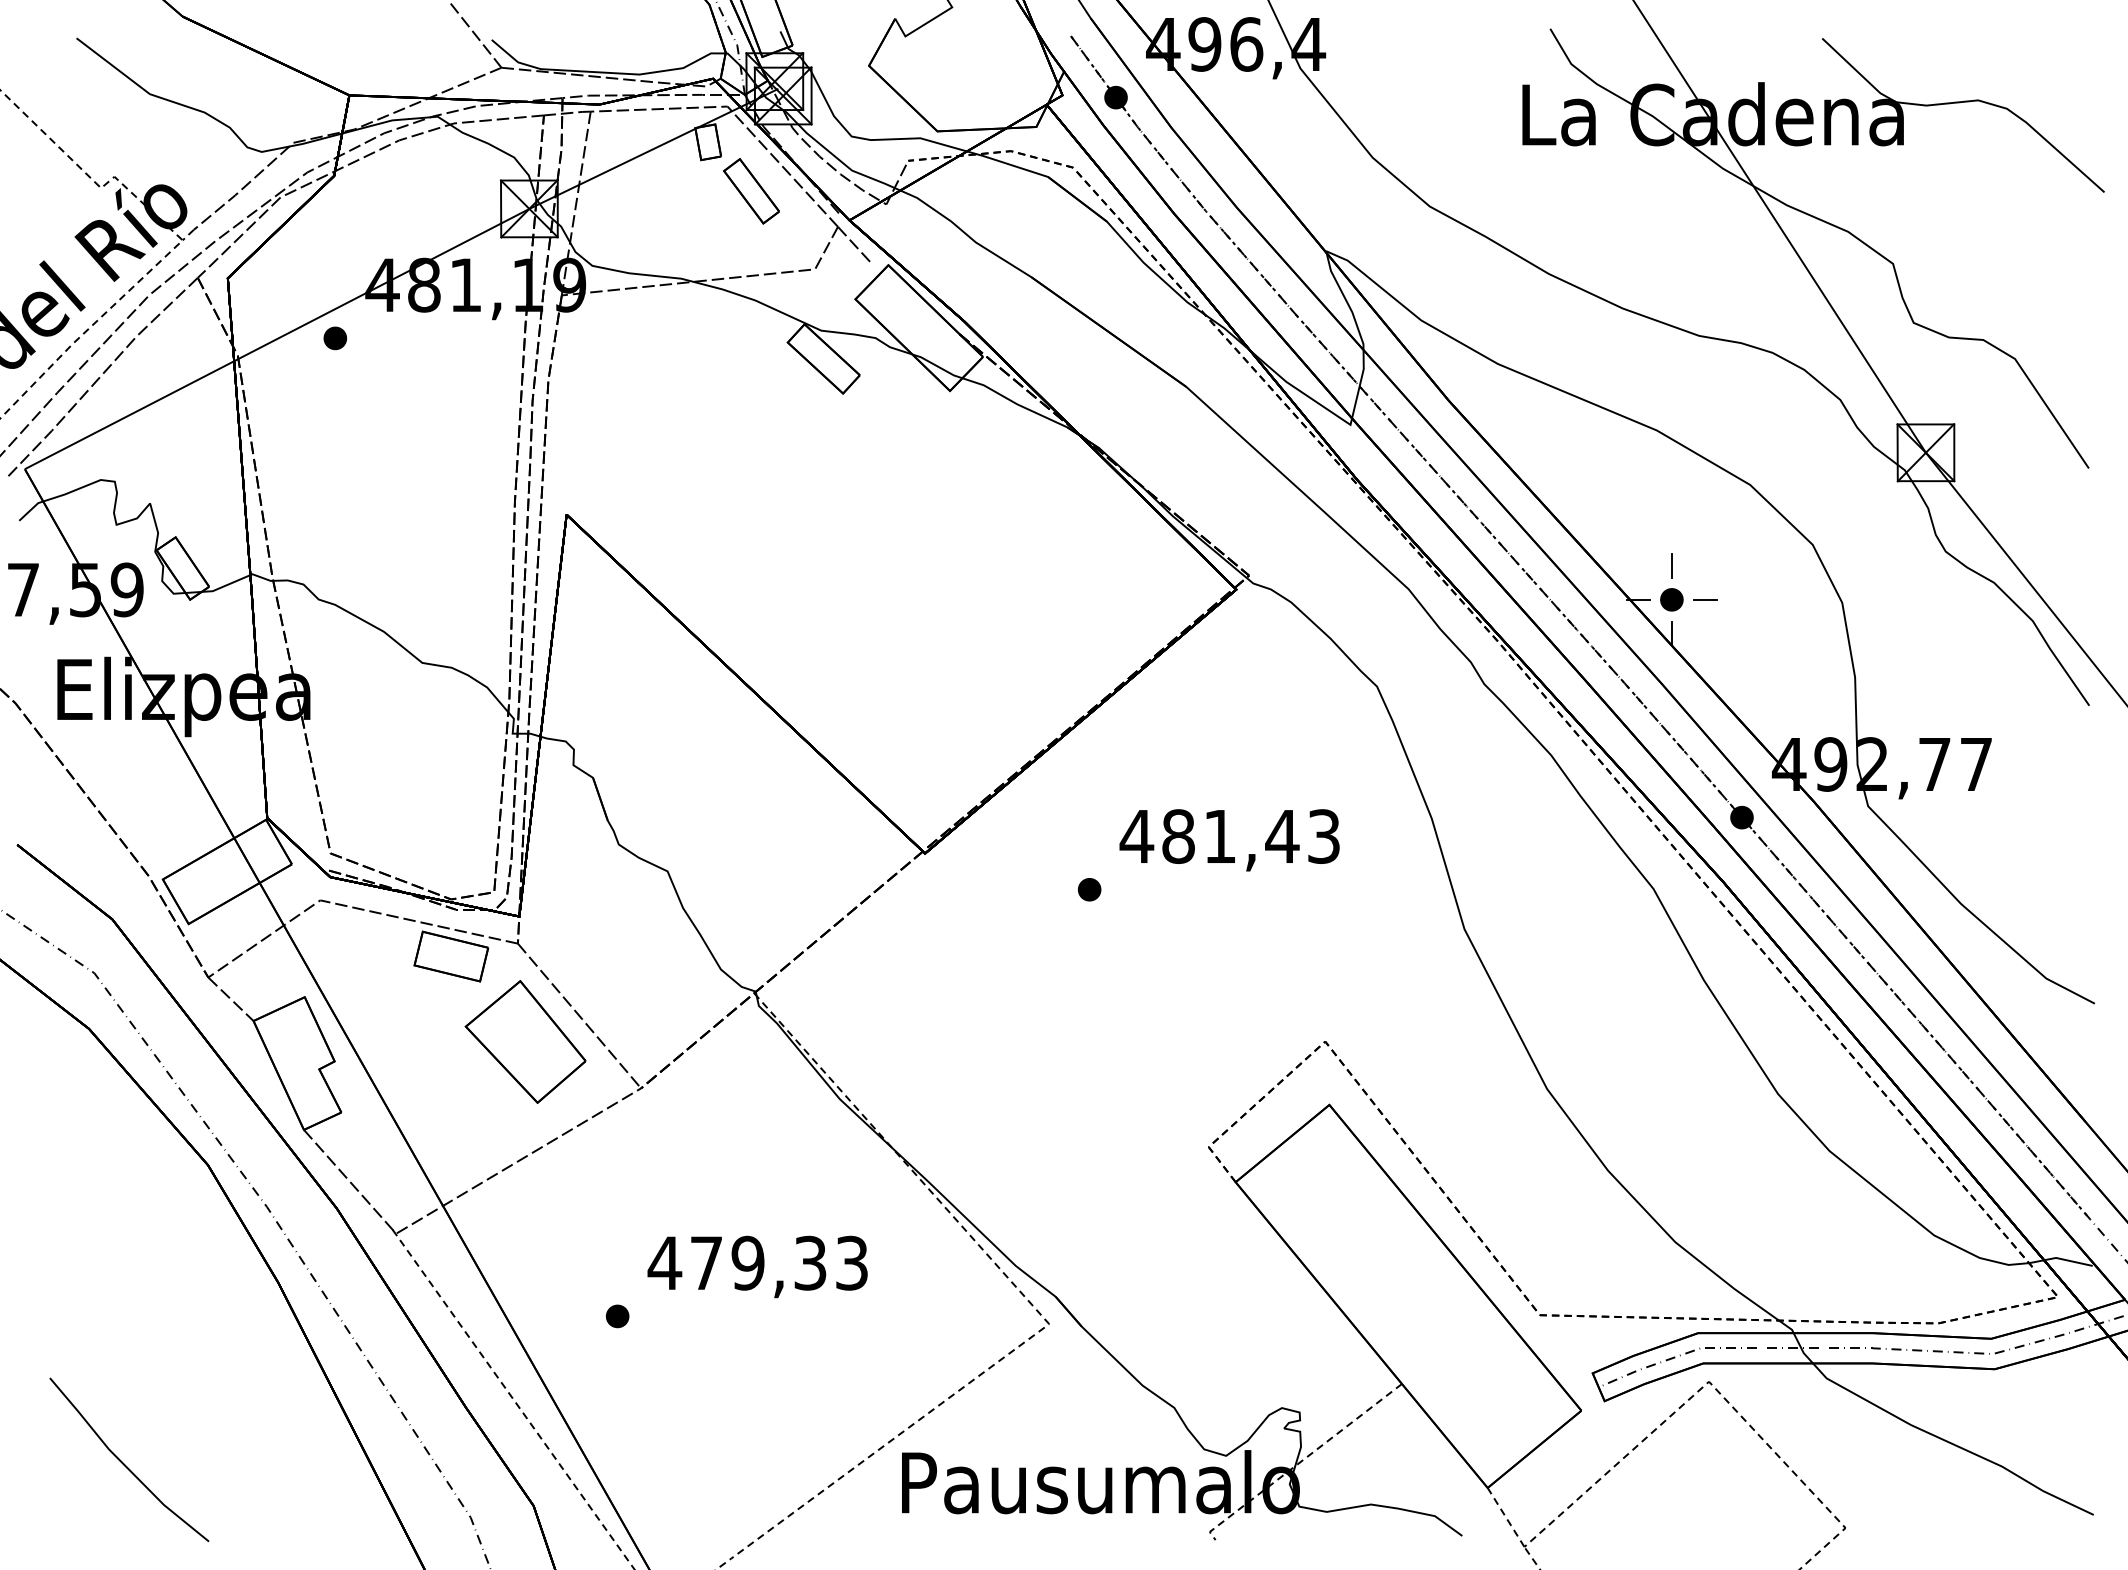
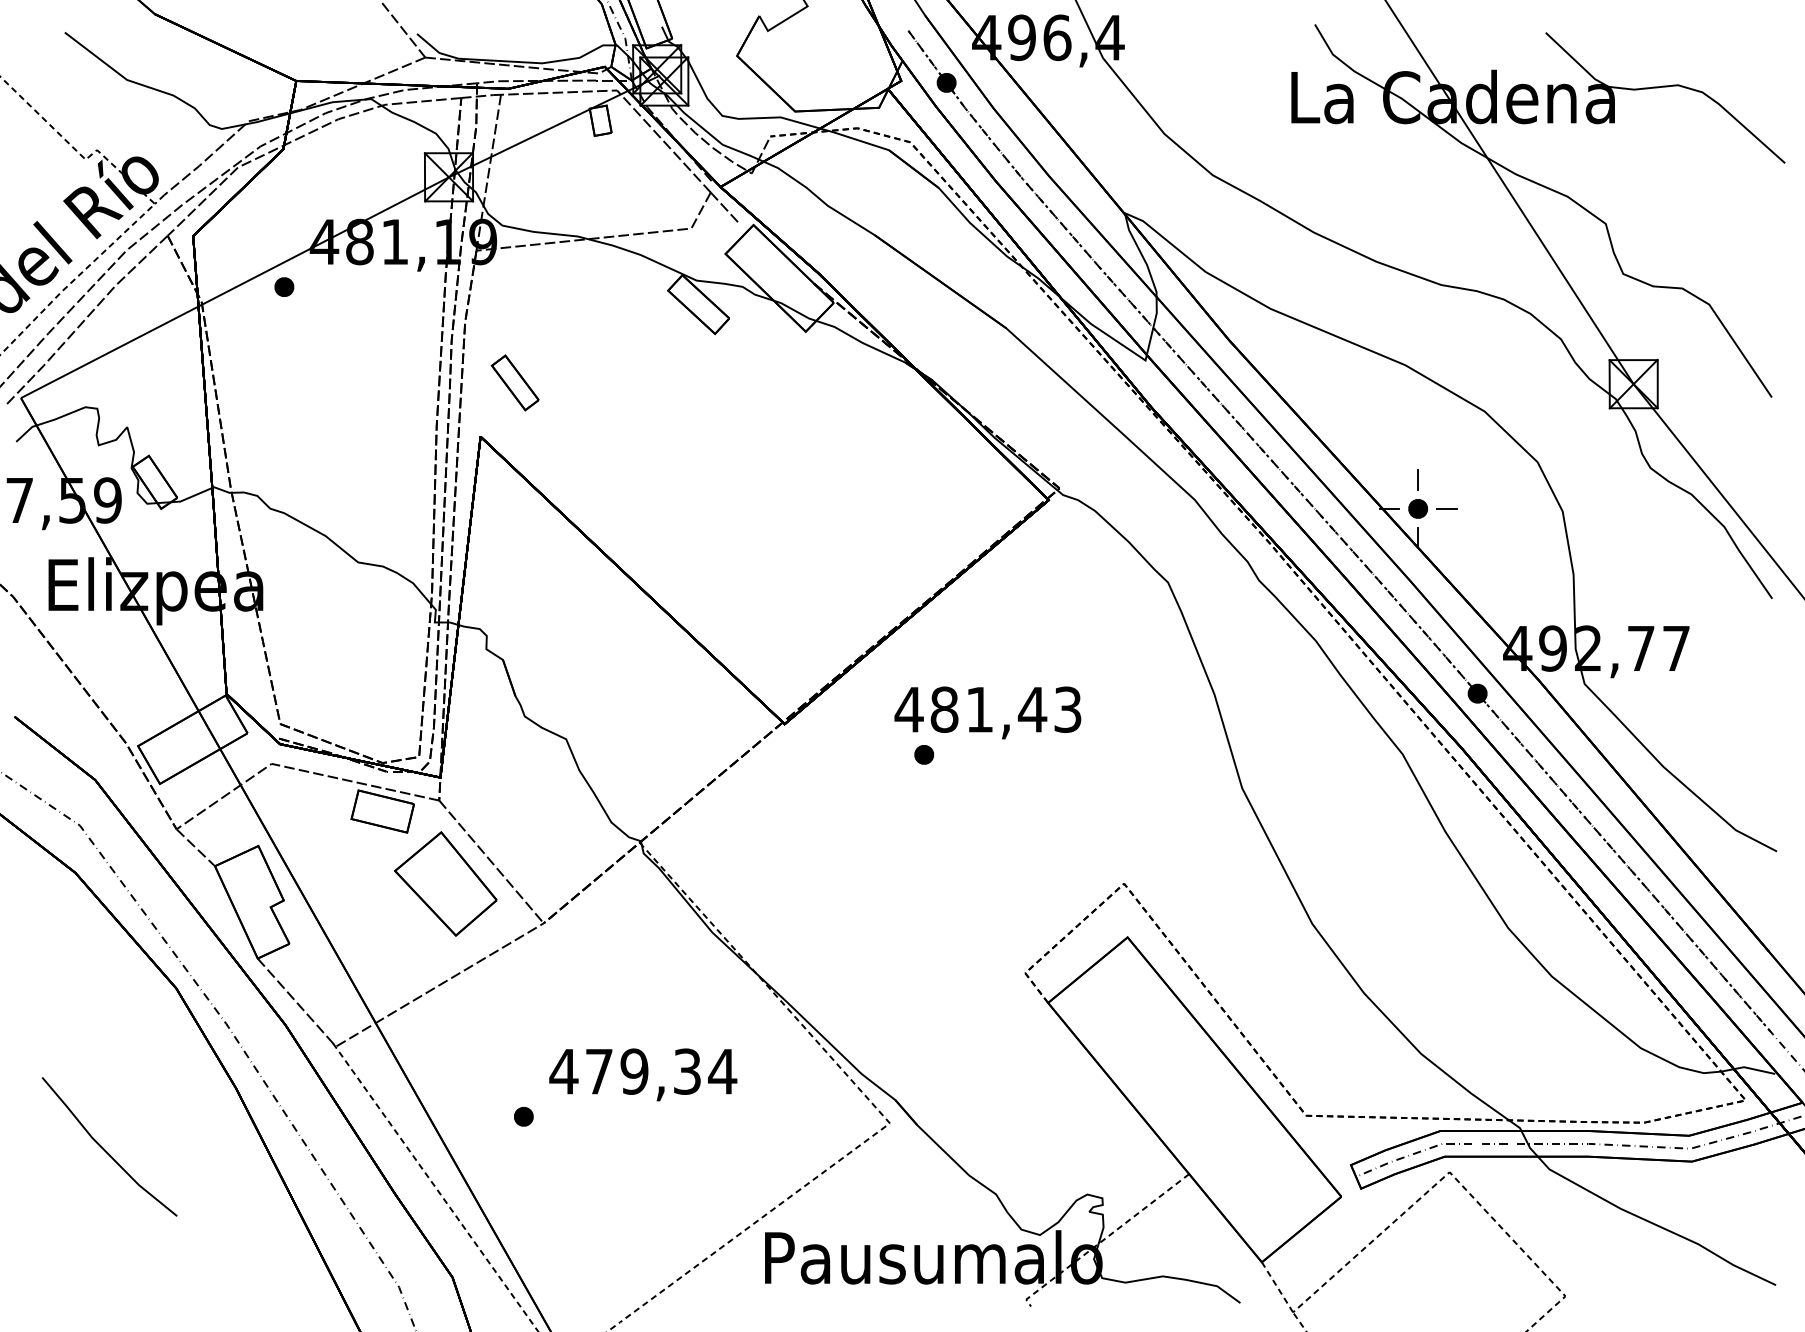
part: (751, 191) -> (515, 383), moved
text: (1229, 840) -> (987, 713), moved
text: (851, 1262) -> (722, 1071), 479,33 -> 479,34
line: (124, 1463) -> (105, 1149), moved

